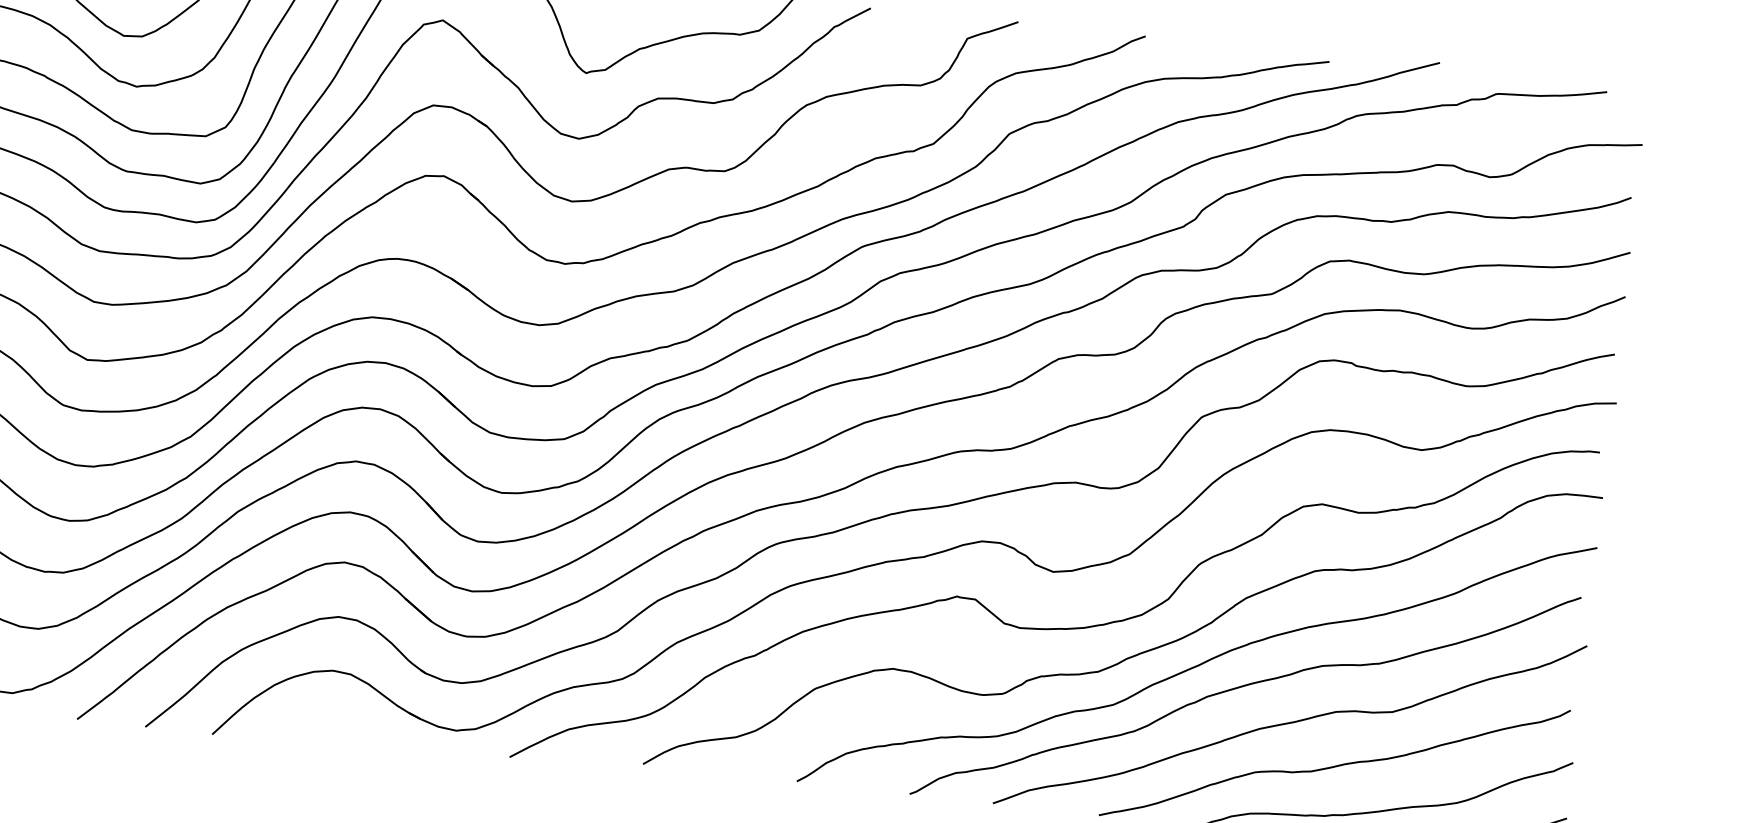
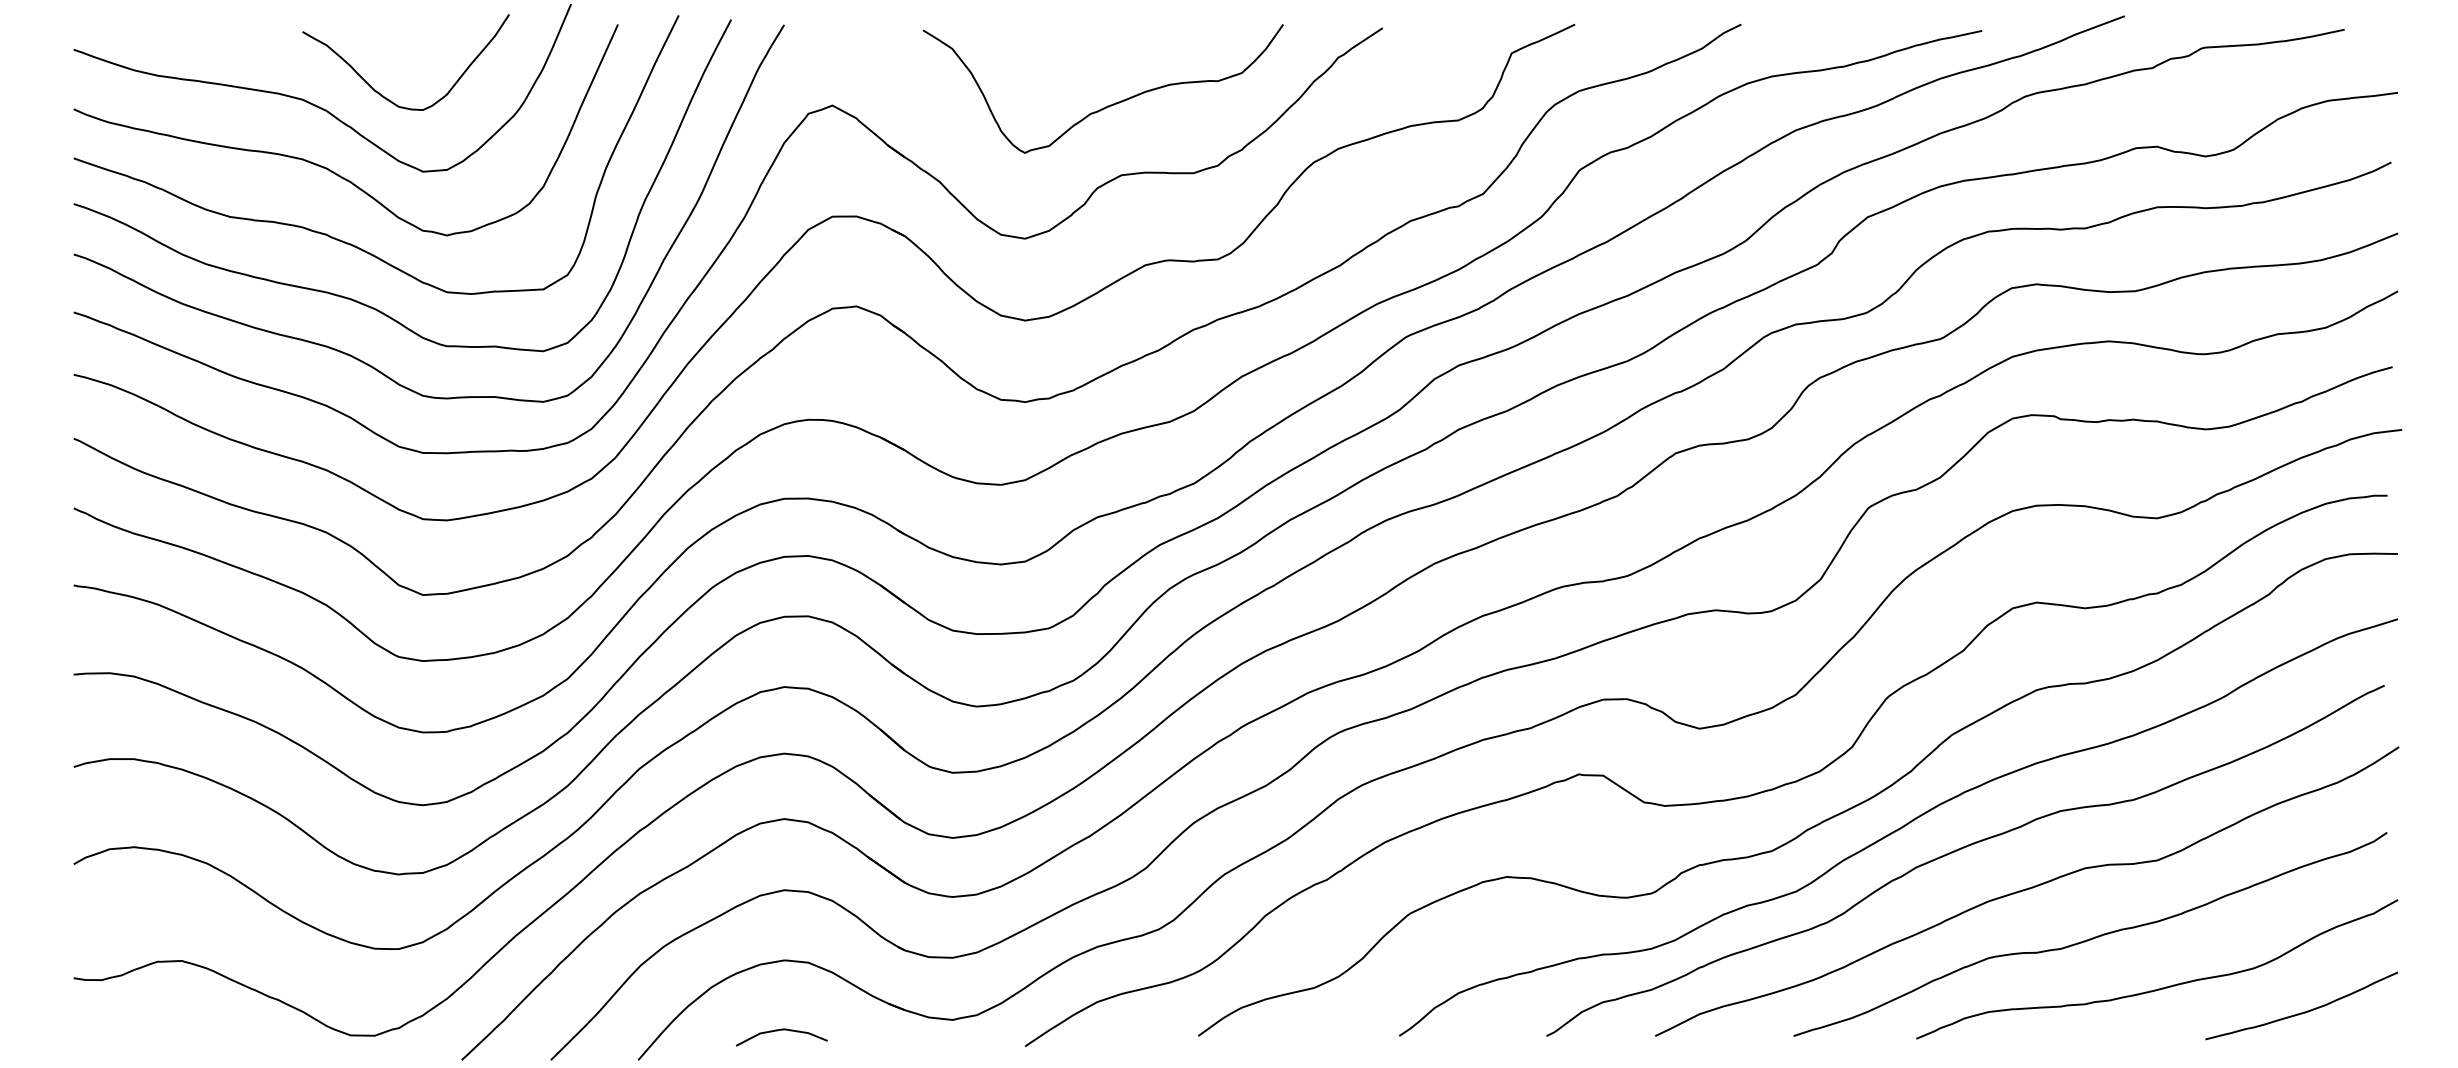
curve: (324, 724) -> (781, 1030), added

